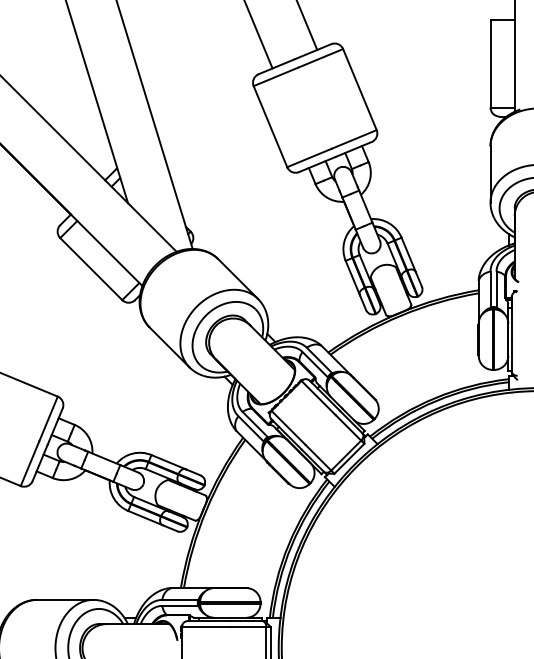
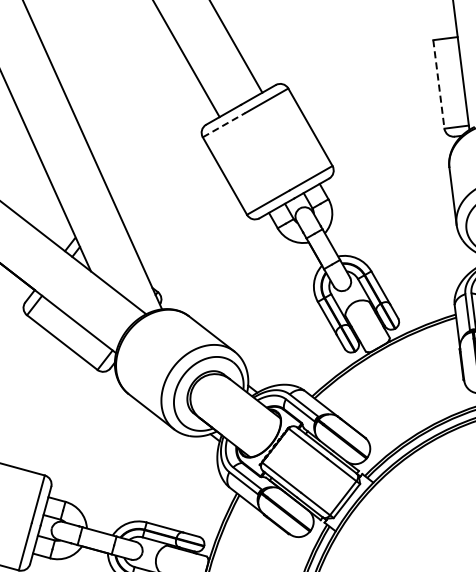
line: (490, 63) -> (438, 84), solid -> dashed
line: (276, 76) -> (224, 124), solid -> dashed

